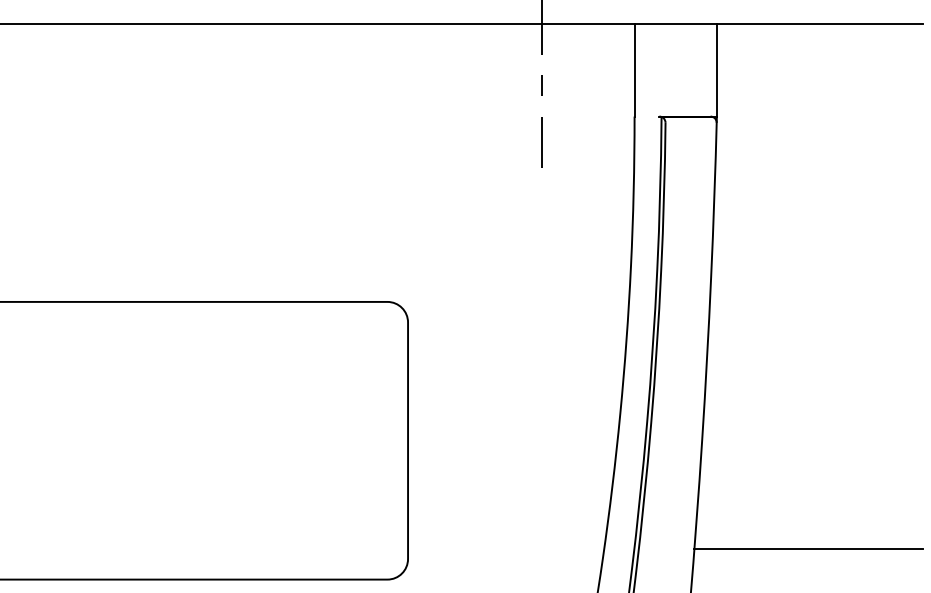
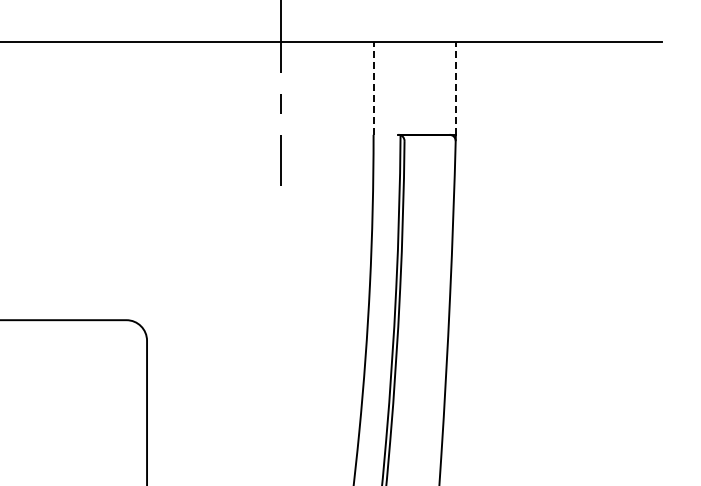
line: (634, 69) -> (373, 87), solid -> dashed
line: (716, 69) -> (455, 87), solid -> dashed

